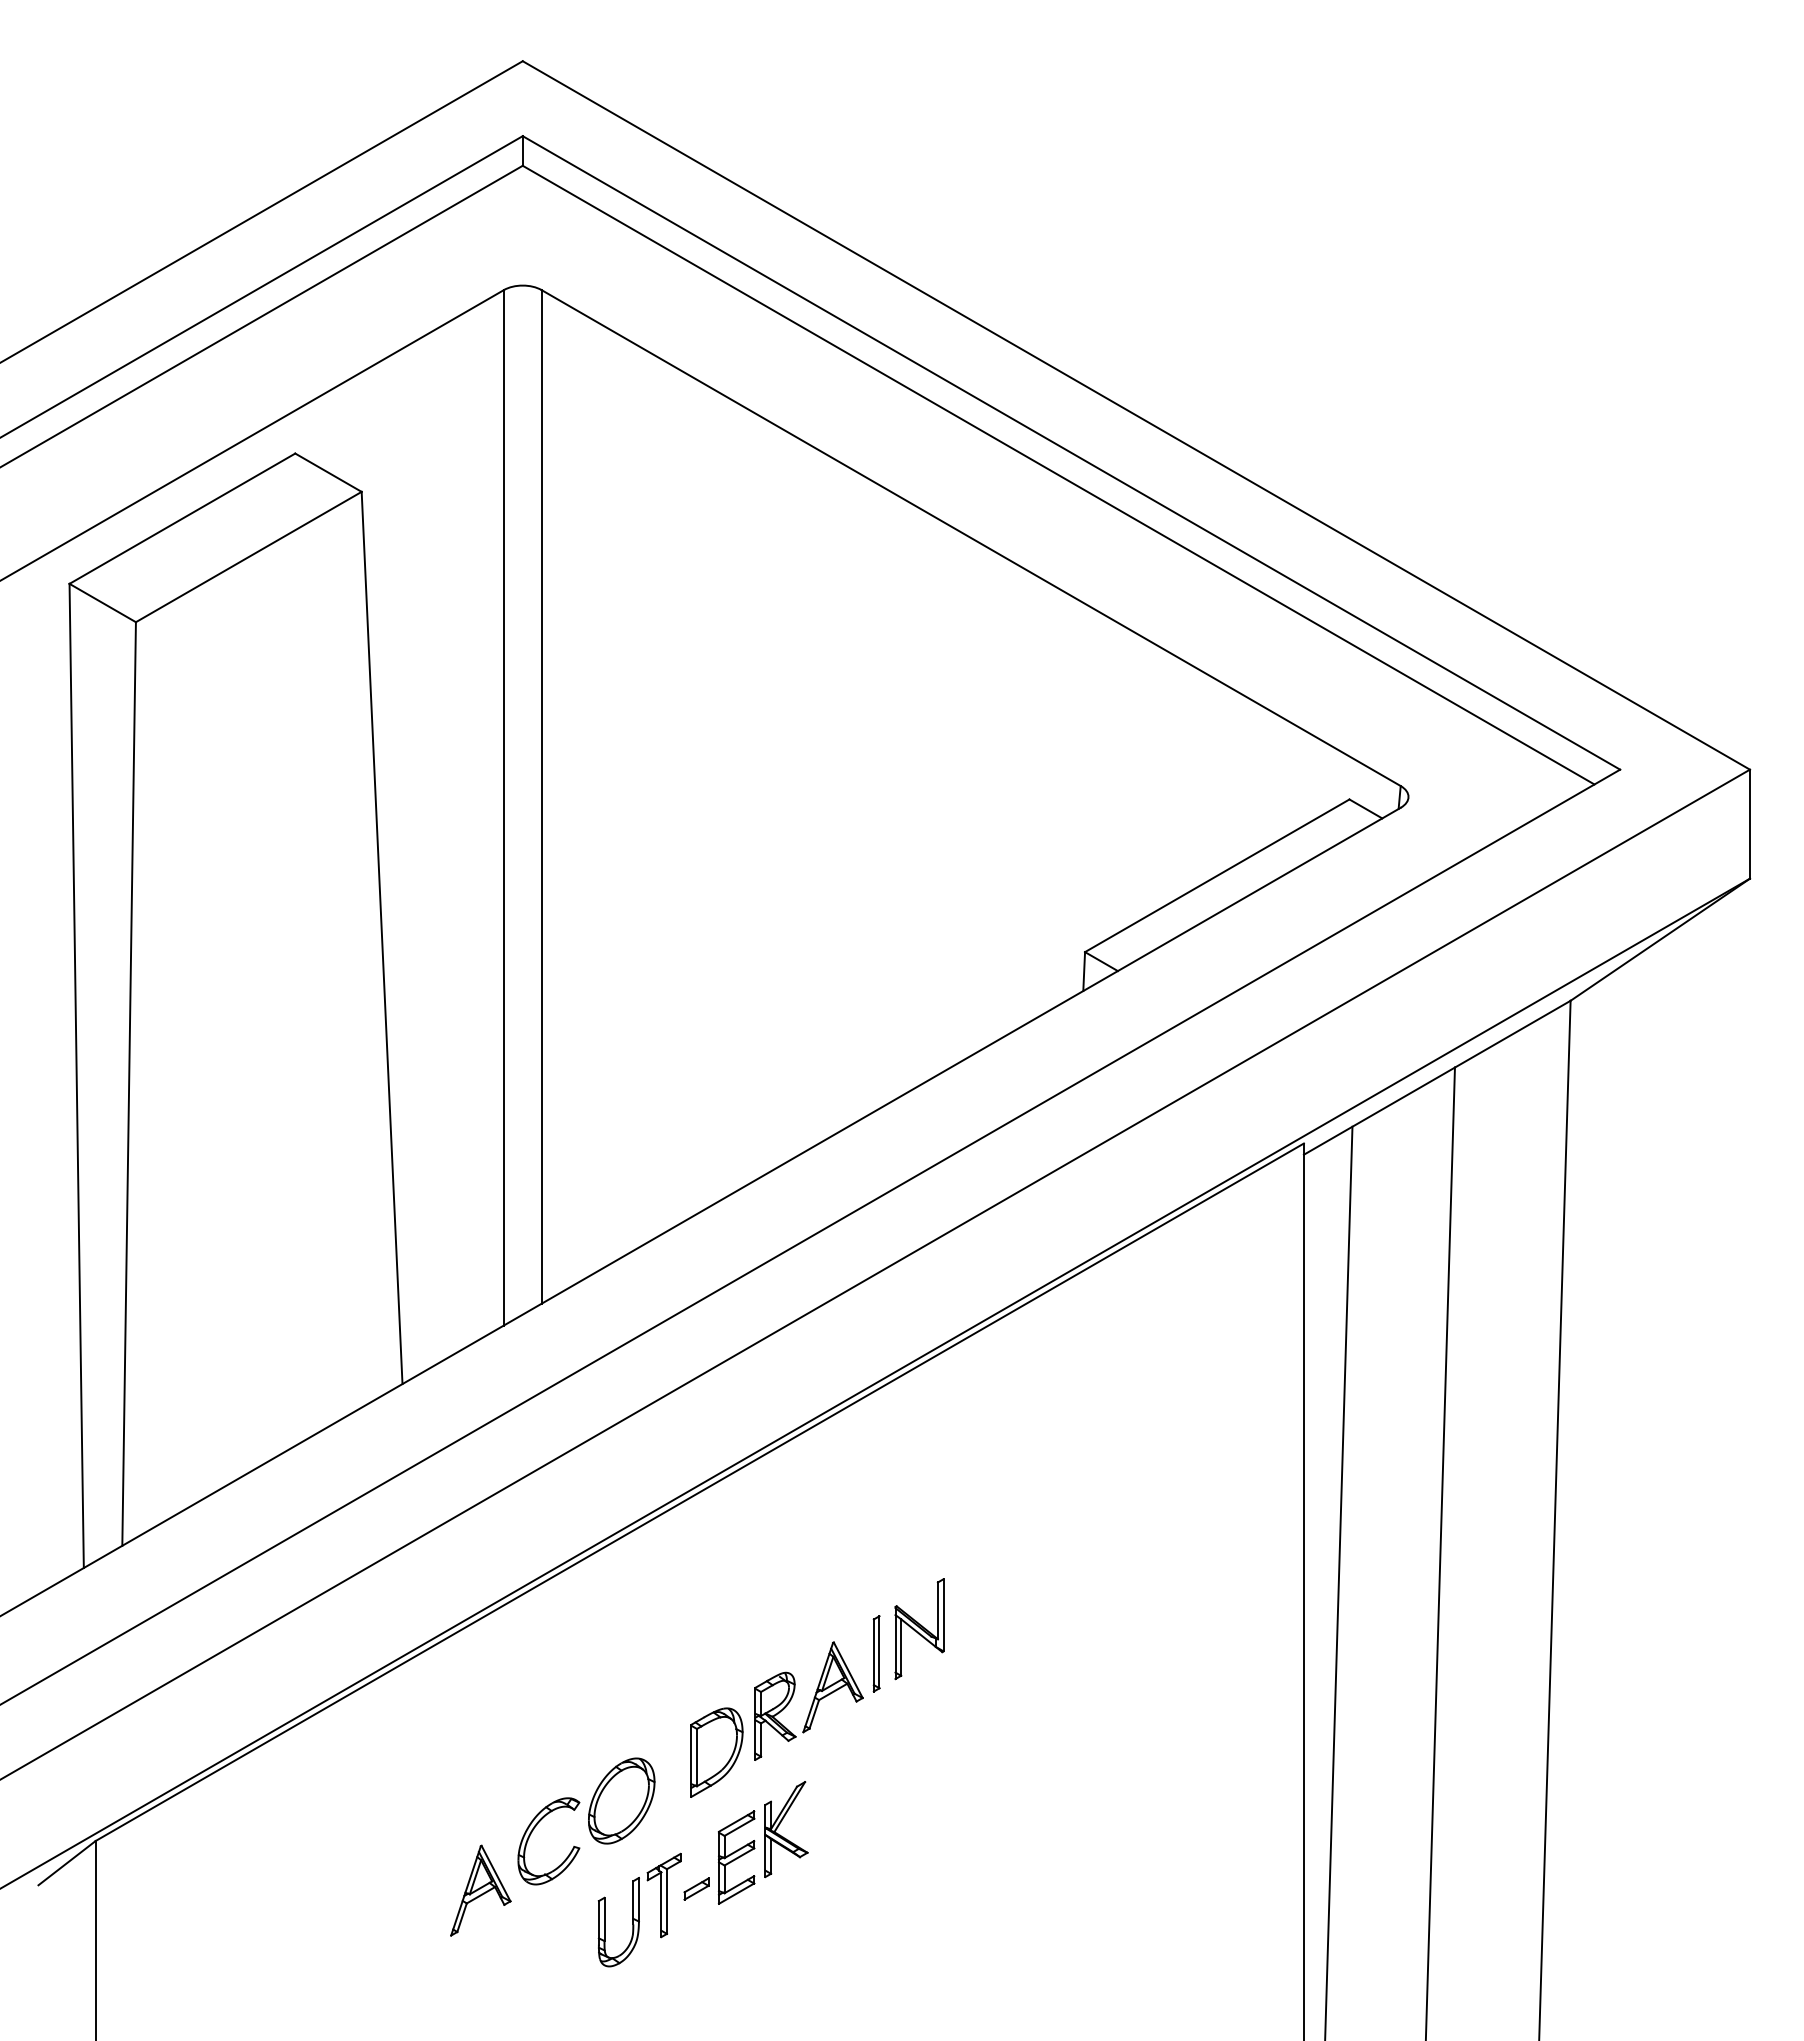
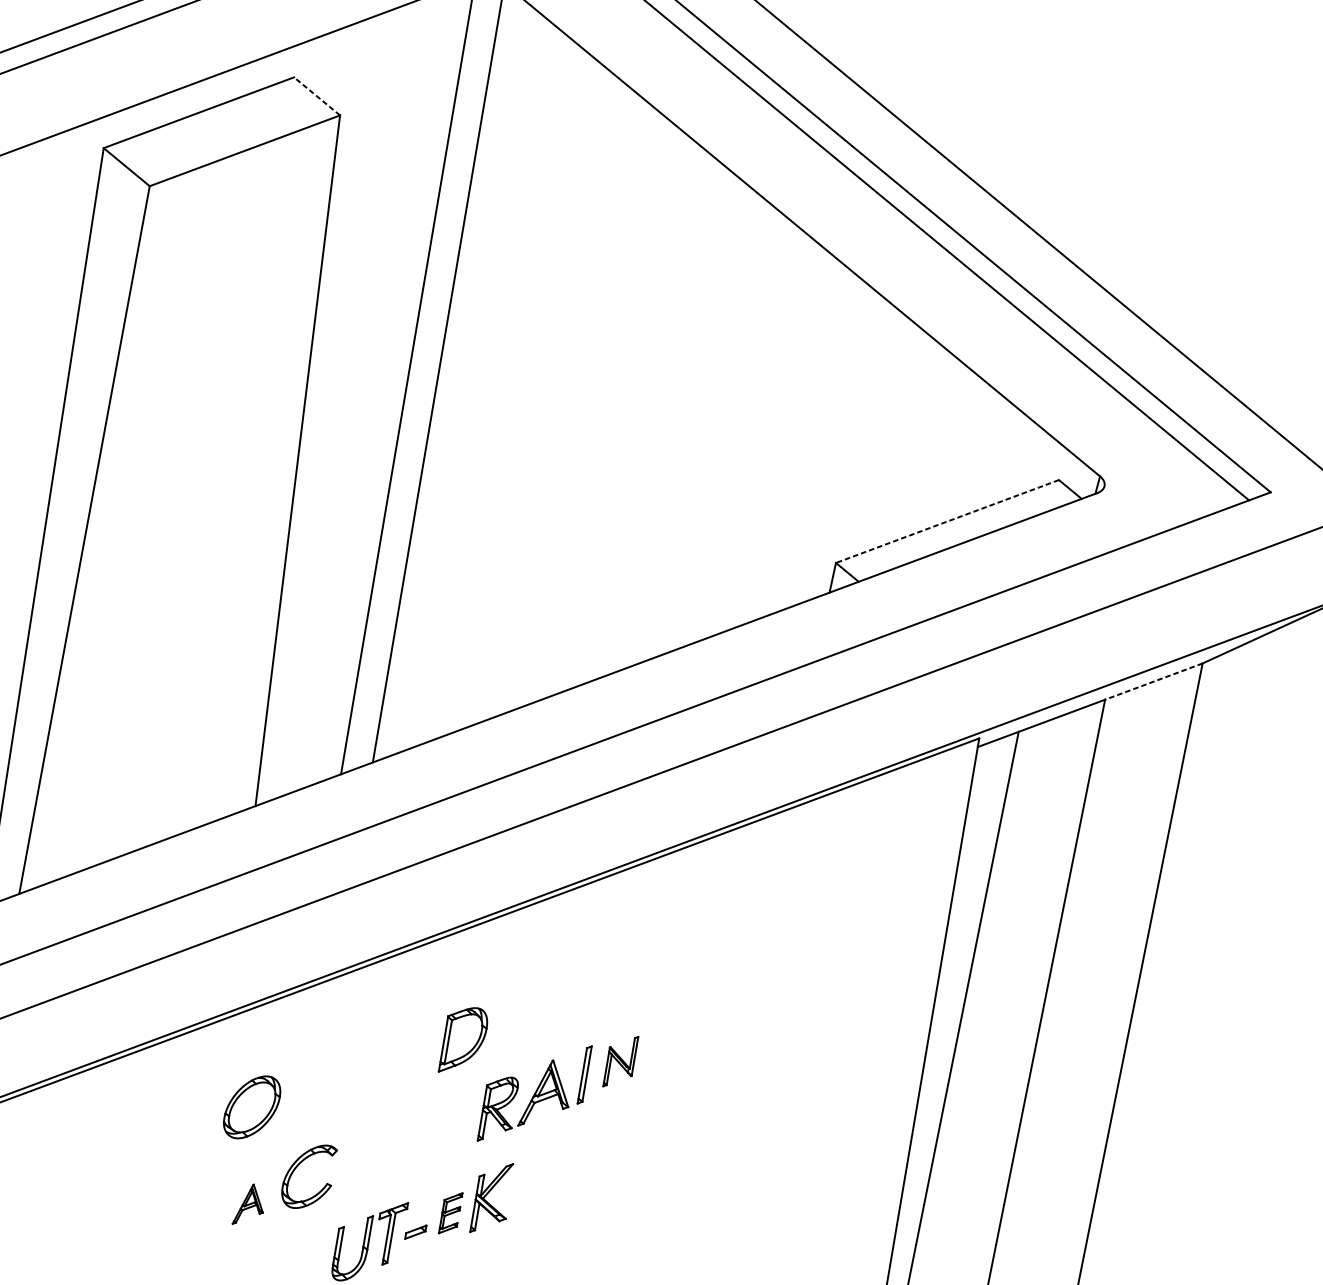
line: (328, 472) -> (317, 96), solid -> dashed
line: (1217, 875) -> (947, 521), solid -> dashed
line: (1512, 1034) -> (1153, 681), solid -> dashed
part: (919, 1629) -> (620, 1061), size x0.7
part: (716, 1752) -> (463, 1040), moved
part: (621, 1800) -> (252, 1106), moved
part: (736, 1857) -> (450, 1213), size x0.6
part: (480, 1890) -> (249, 1205), size x0.6

